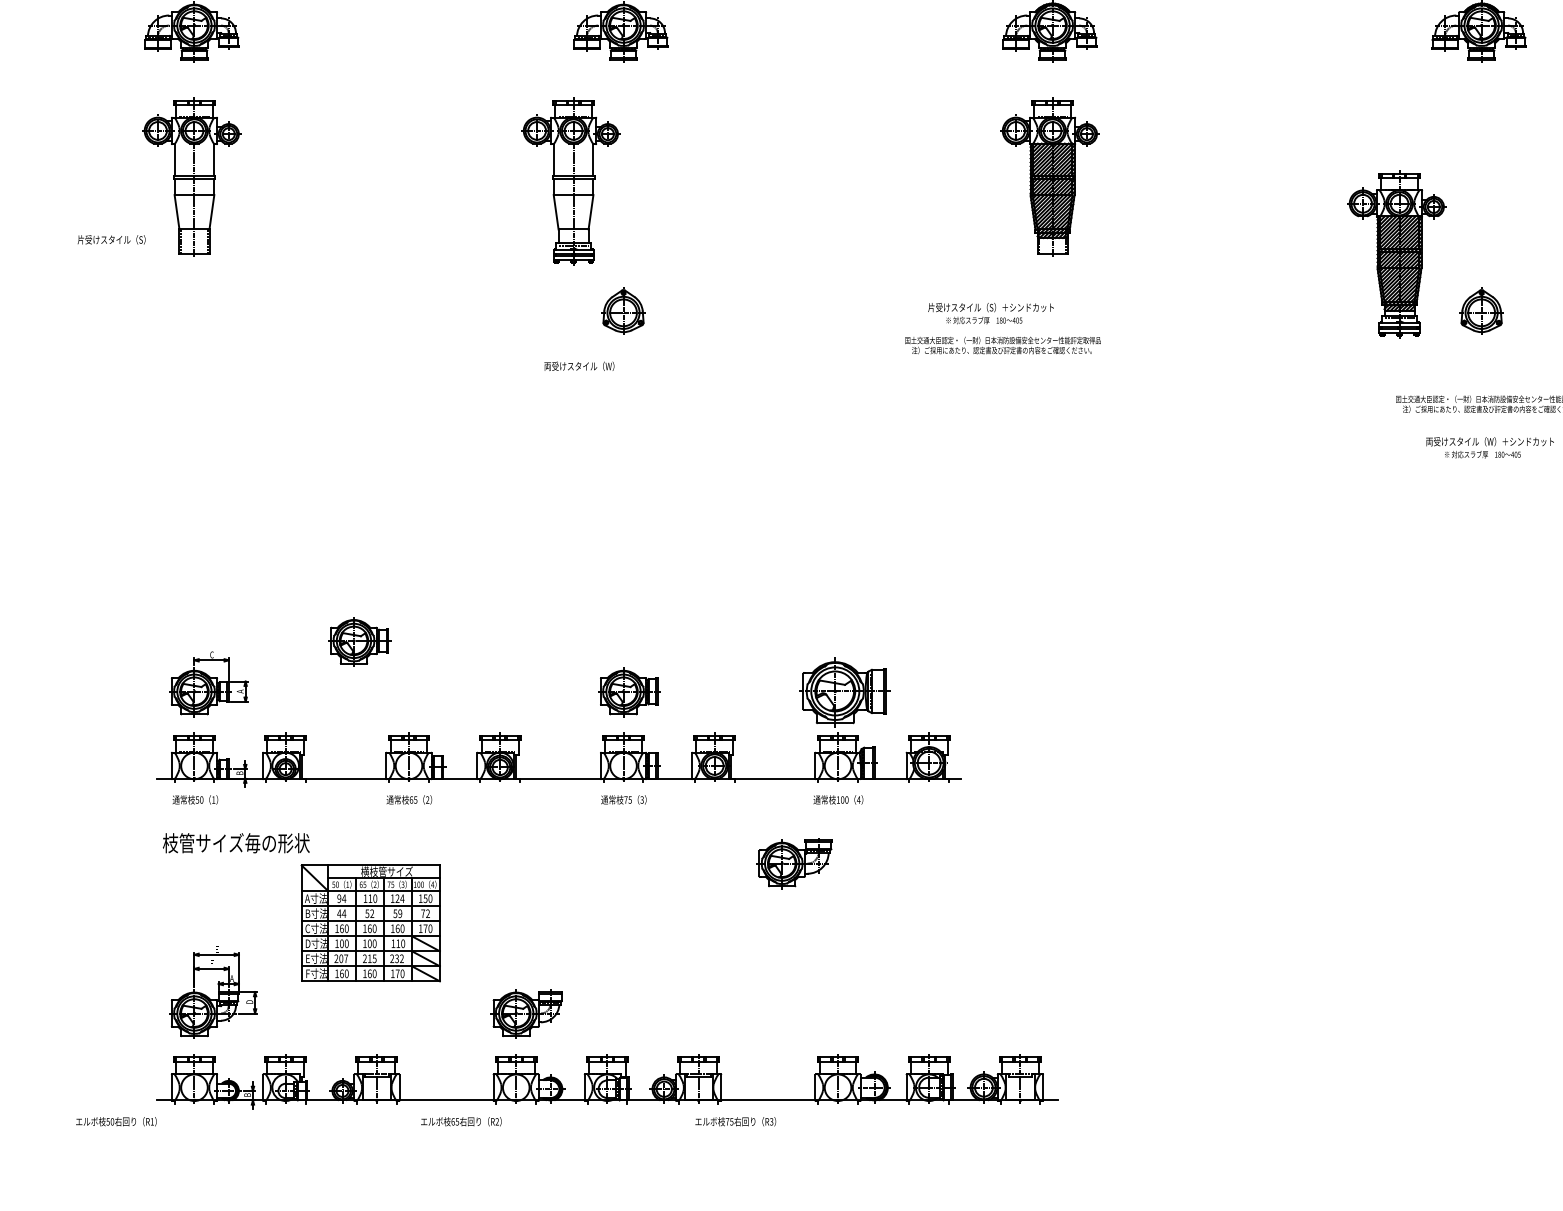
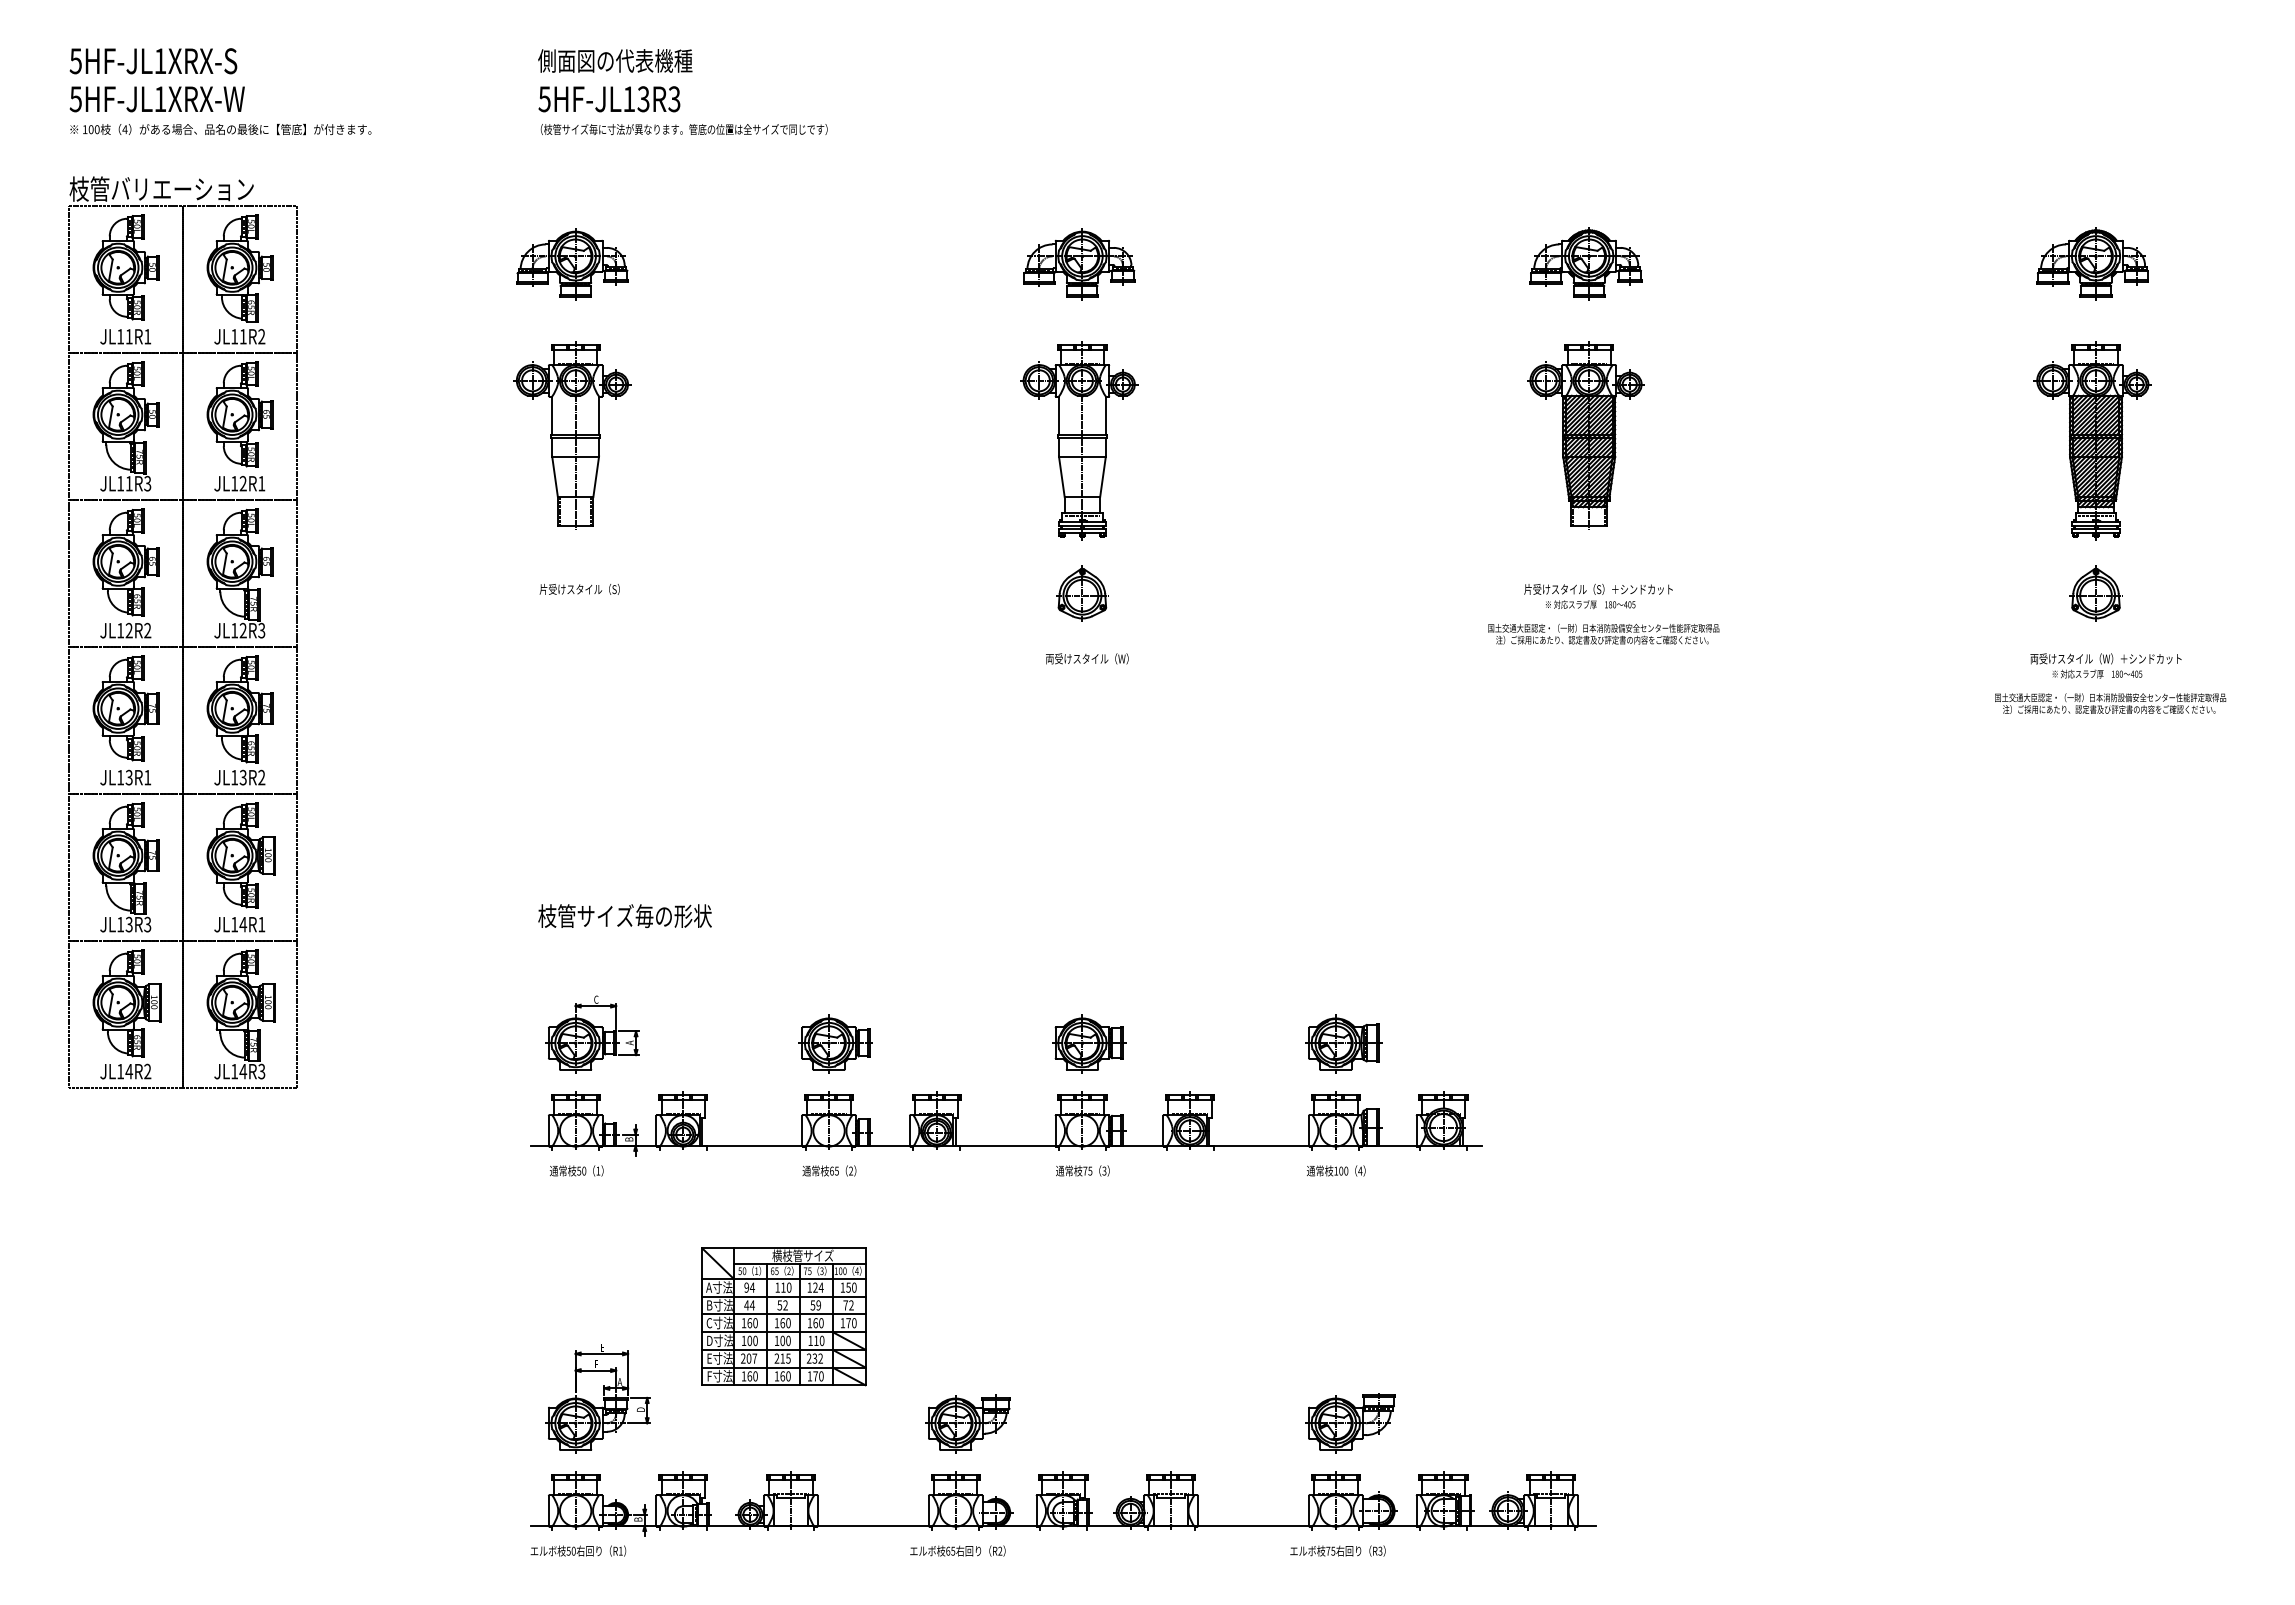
part: (571, 181) -> (1079, 440), moved
text: (111, 239) -> (579, 589), moved
part: (1396, 254) -> (2092, 440), moved
text: (991, 313) -> (1598, 596), moved
text: (1002, 345) -> (1603, 634), moved
text: (579, 366) -> (1087, 658), moved
text: (1489, 447) -> (2105, 665), moved
part: (359, 641) -> (835, 1043), moved
part: (844, 691) -> (1343, 1043), size x0.71
text: (235, 842) -> (624, 915), moved
part: (794, 863) -> (1350, 1423), moved
text: (116, 1121) -> (578, 1550), moved
text: (461, 1121) -> (957, 1550), moved
text: (735, 1121) -> (1337, 1550), moved

